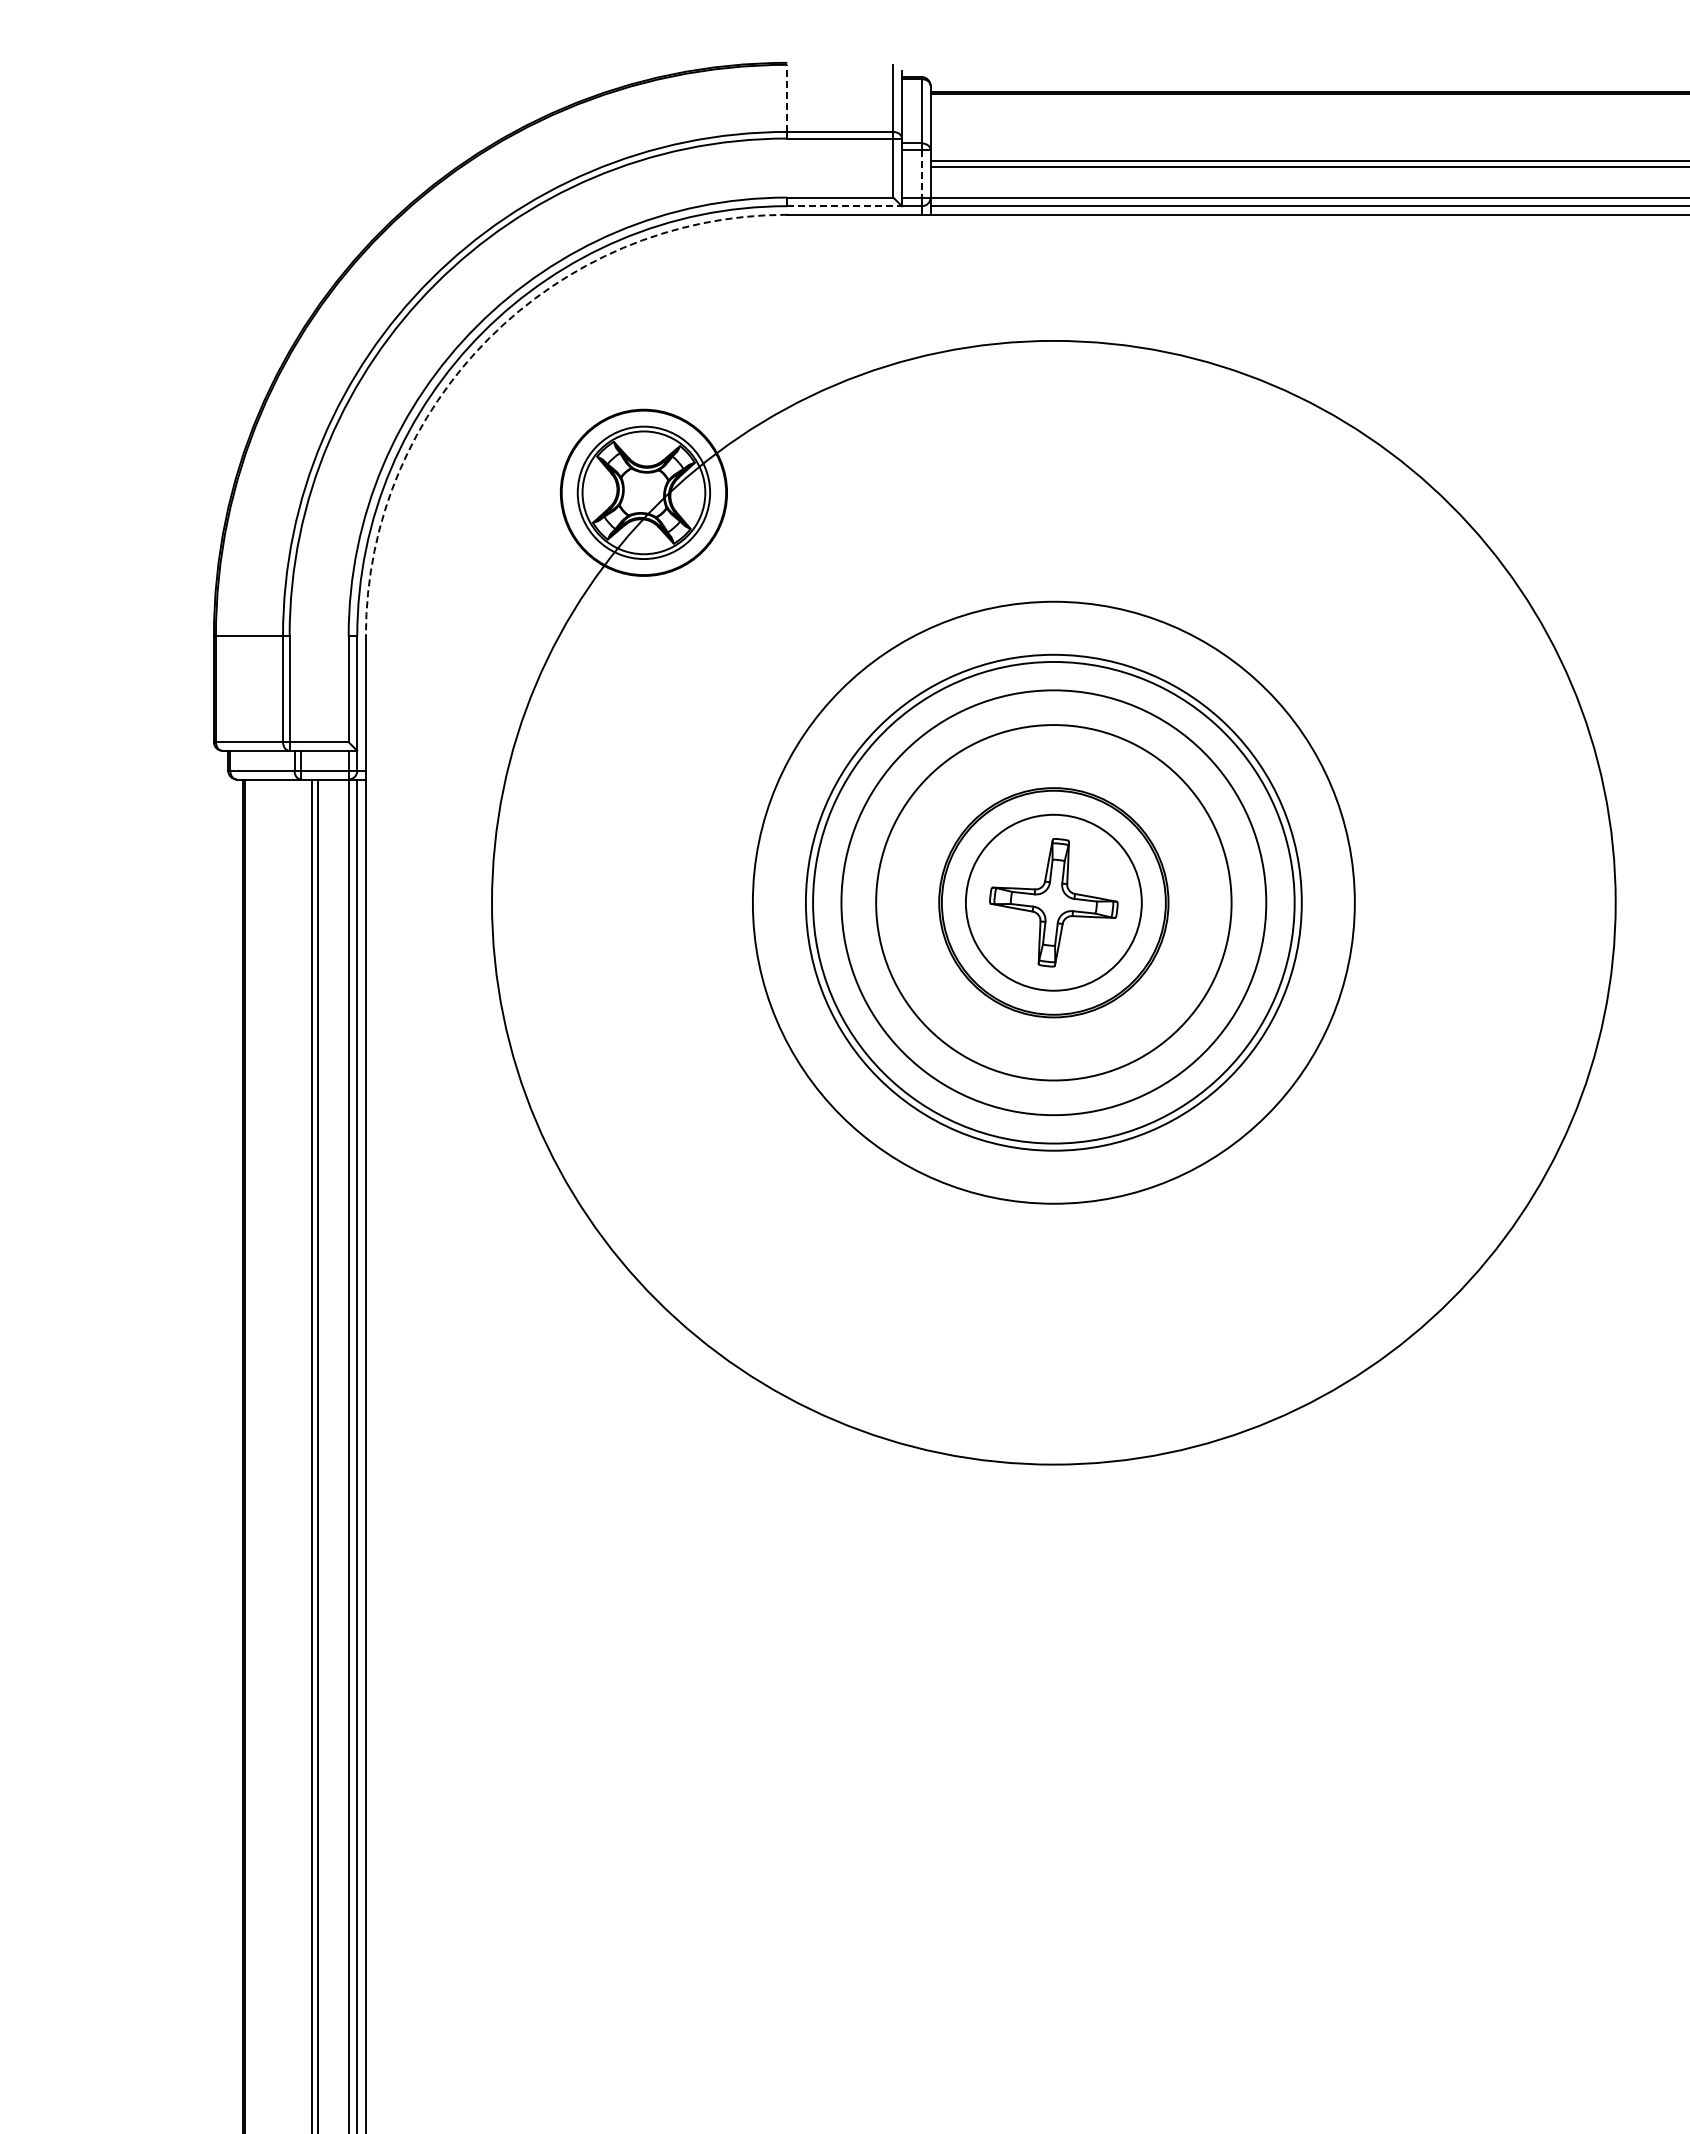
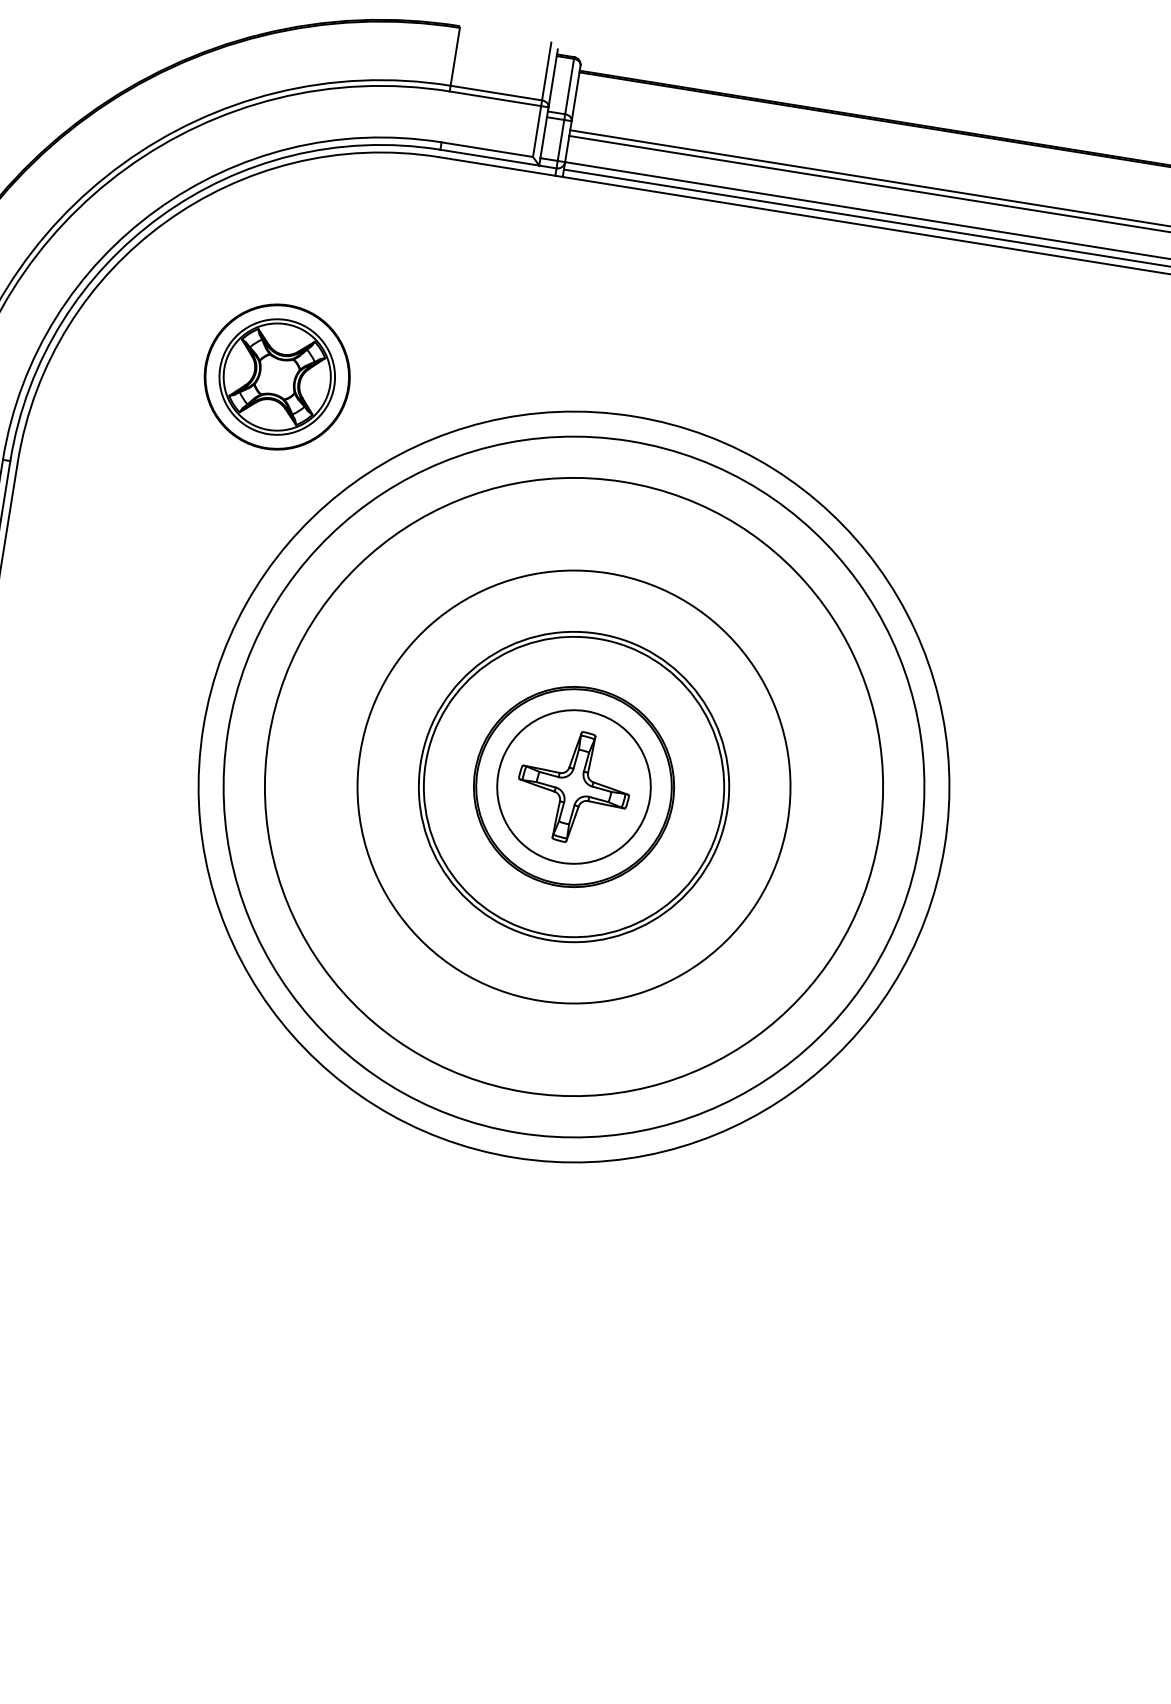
line: (787, 98) -> (455, 56), dashed -> solid
line: (922, 173) -> (561, 140), dashed -> solid
line: (845, 206) -> (490, 158), dashed -> solid
arc: (489, 338) -> (165, 222), dashed -> solid
circle: (1053, 902) -> (573, 786), size x0.71
circle: (1053, 902) -> (573, 786), size x0.71
circle: (1053, 902) -> (573, 786), size x1.43
circle: (1053, 902) -> (573, 786), size x1.67

